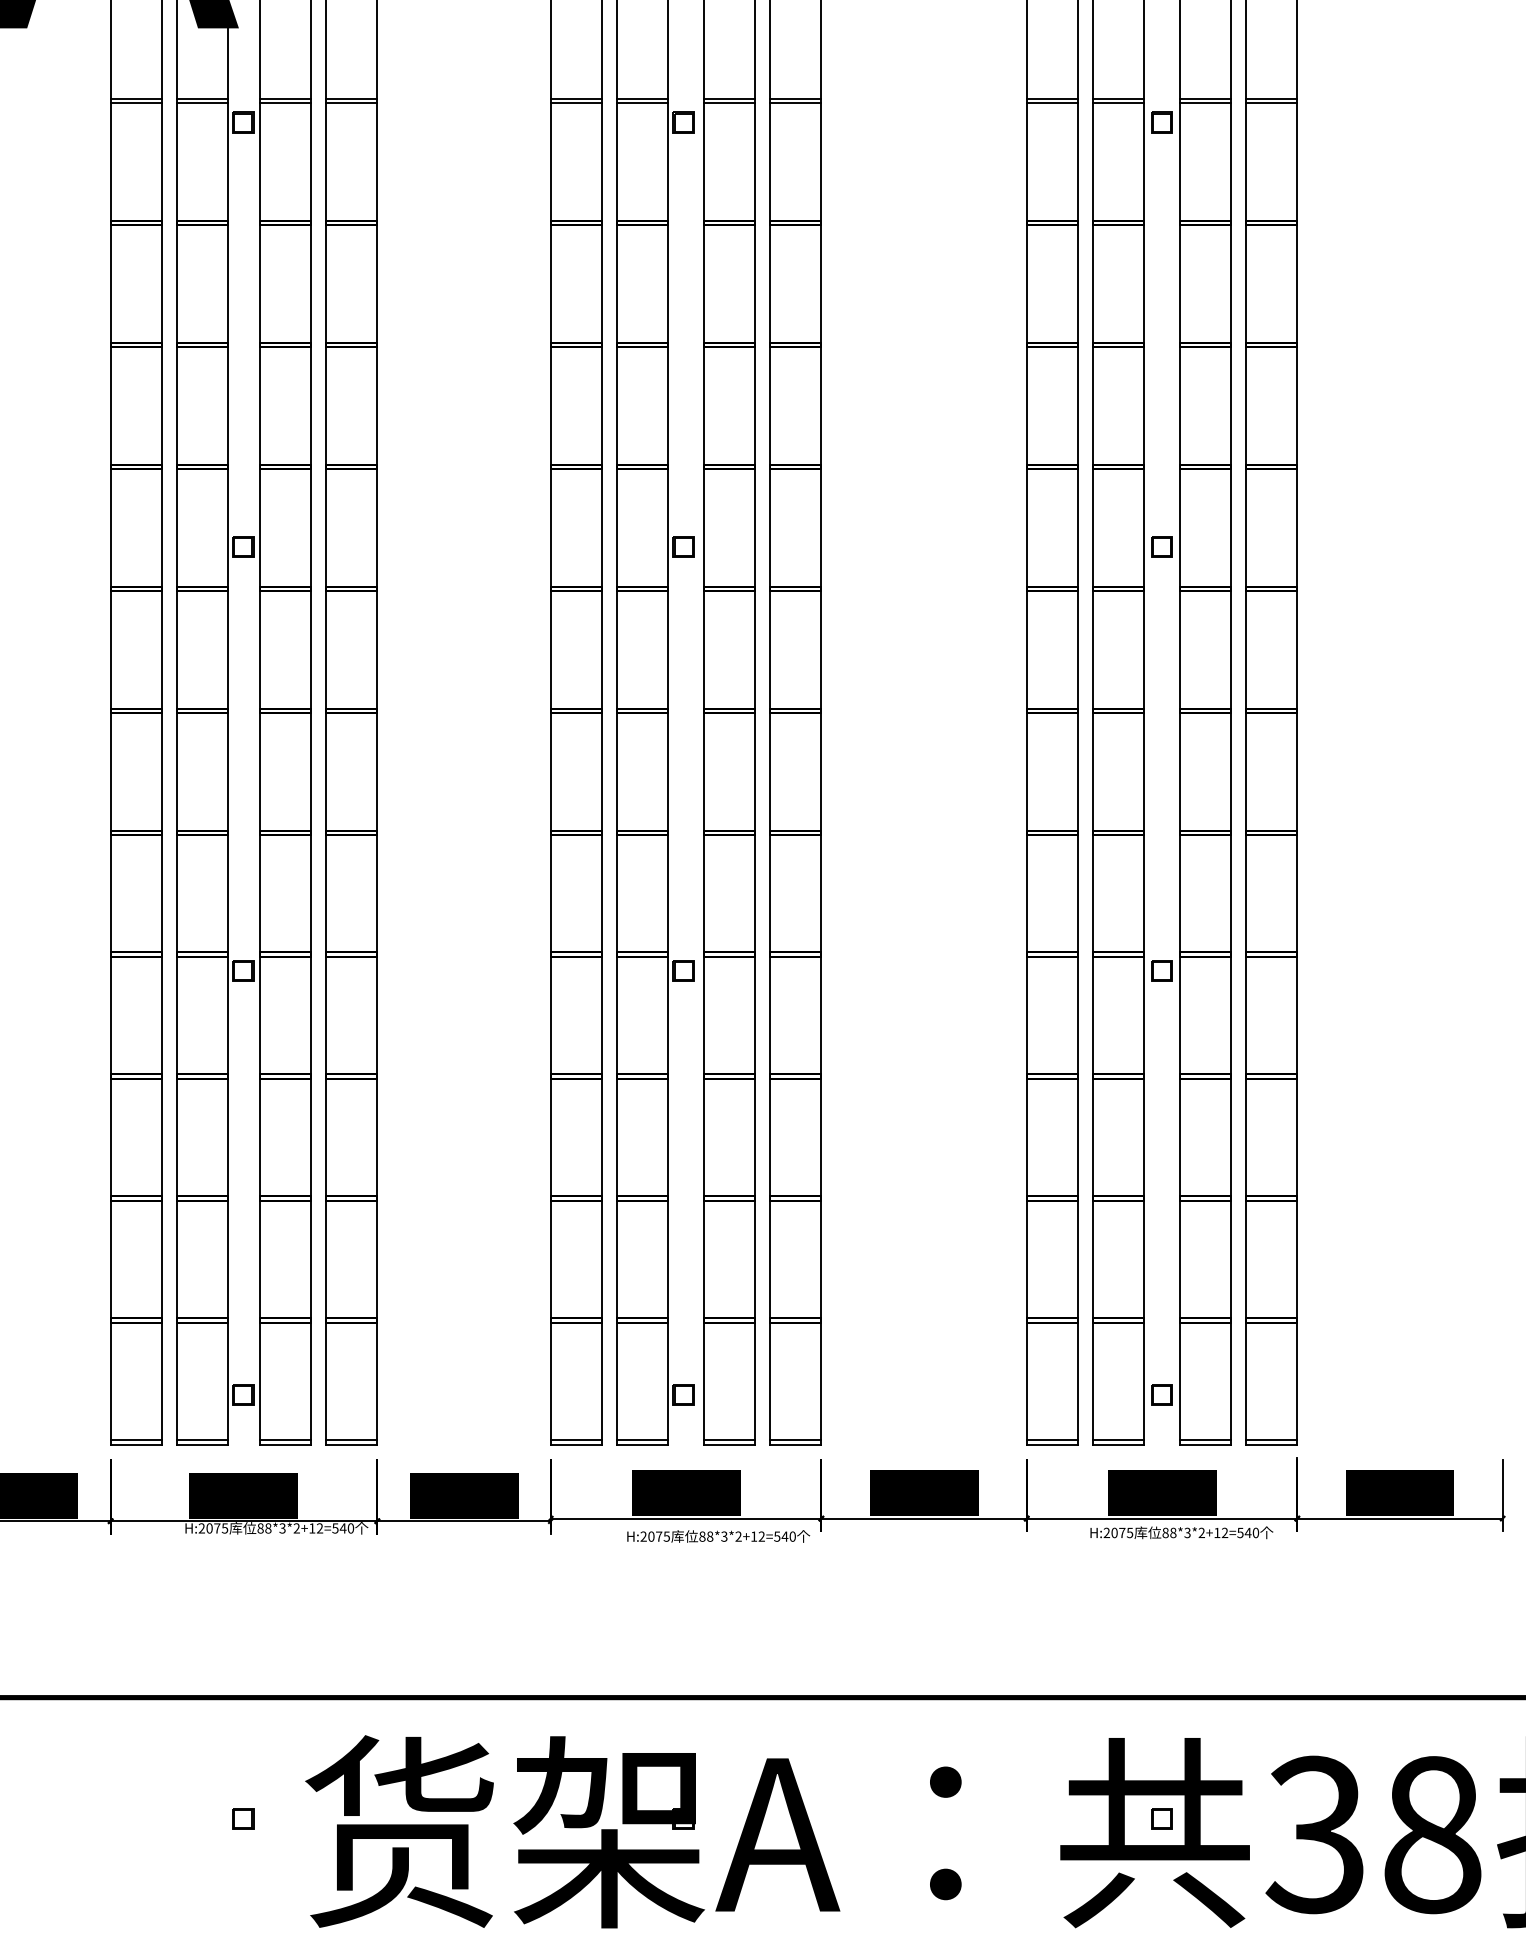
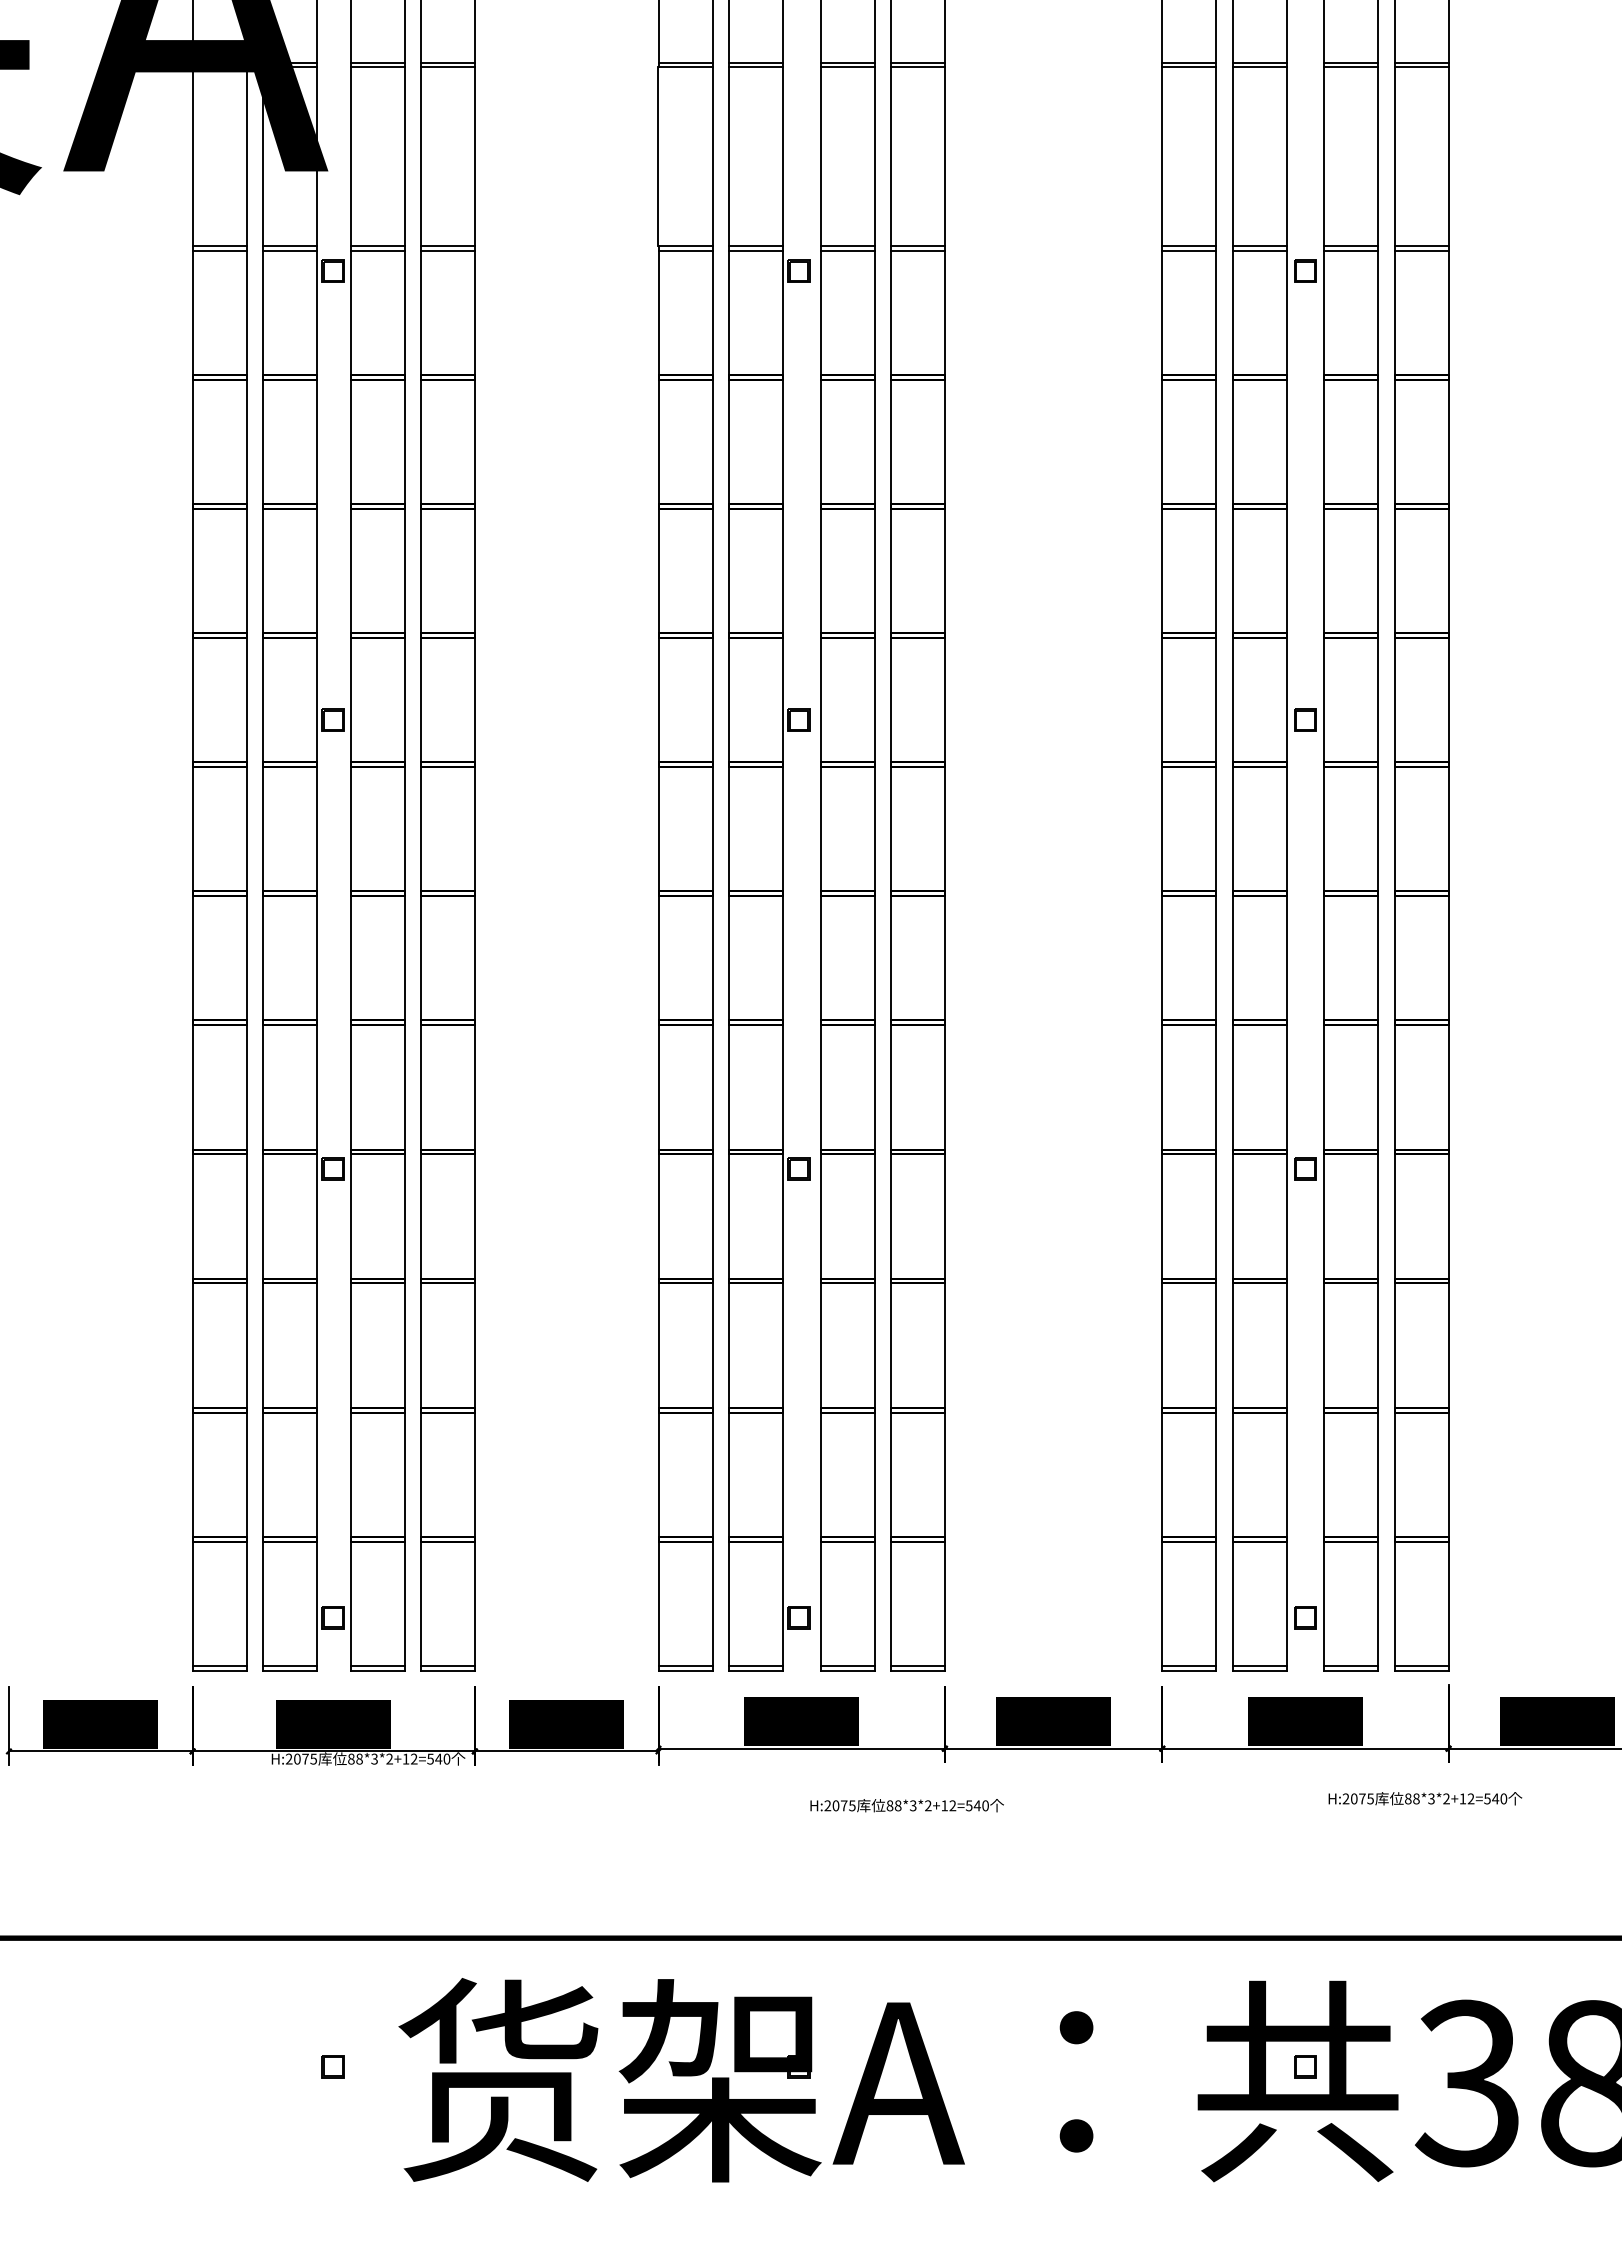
text: (1181, 1532) -> (1425, 1798), moved
text: (718, 1536) -> (906, 1805), moved

